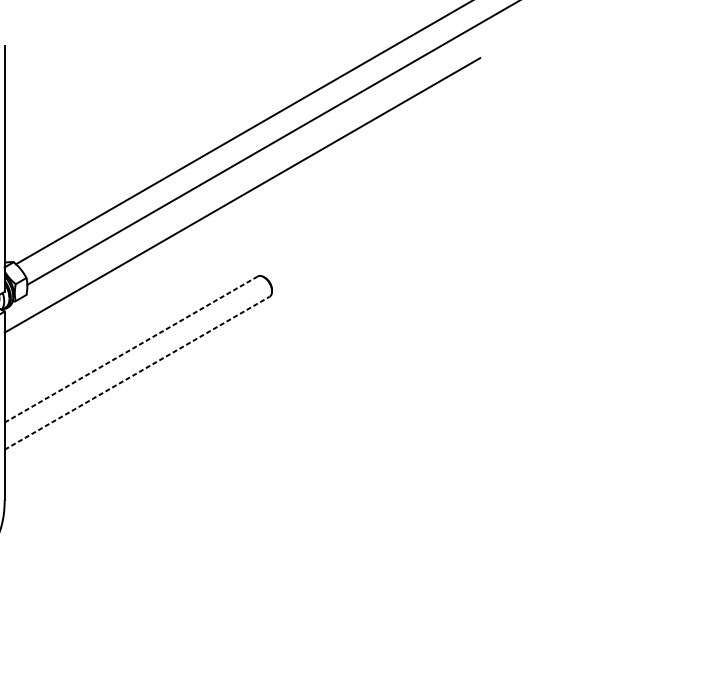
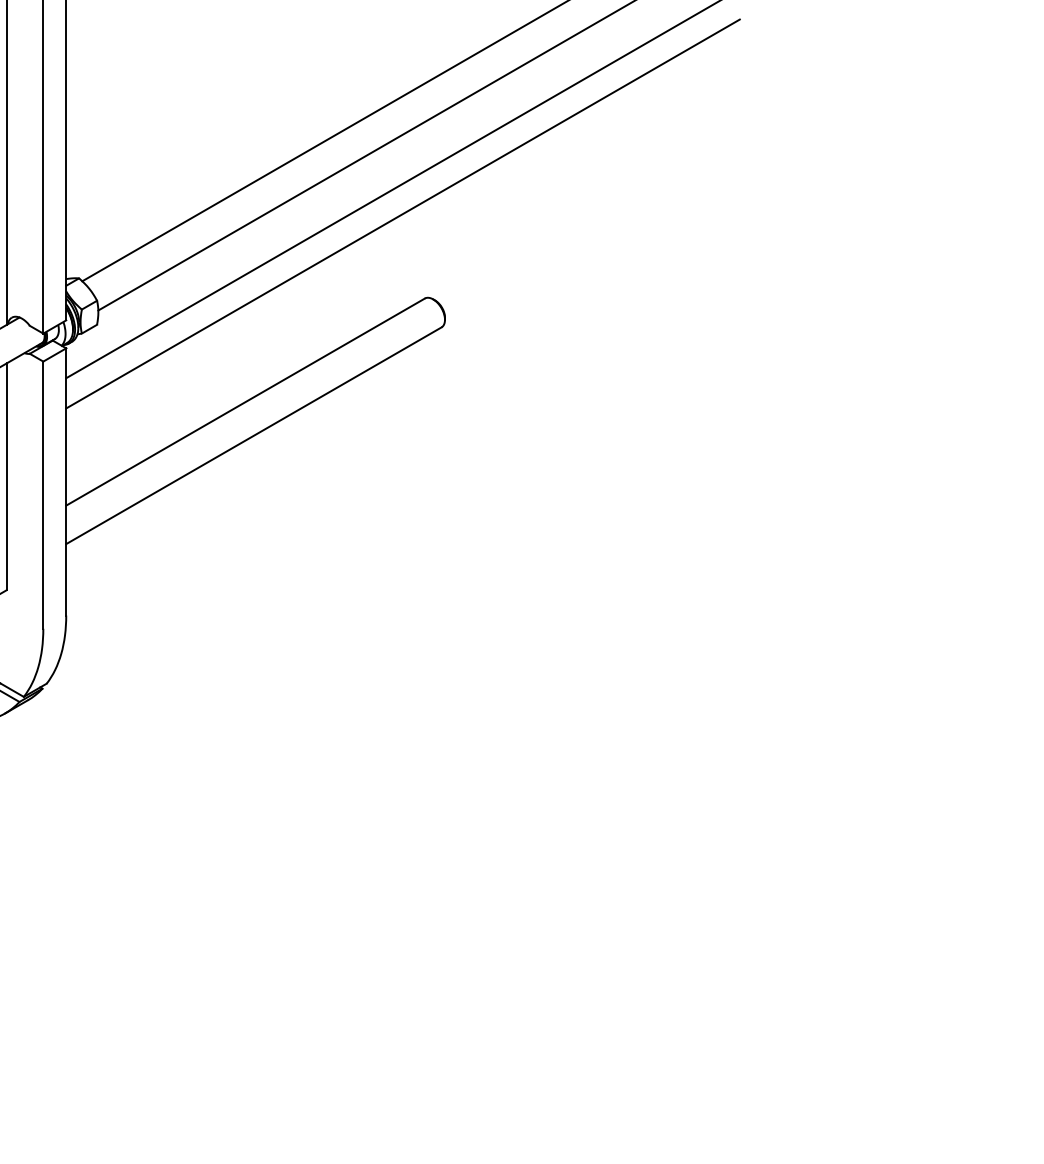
line: (242, 216) -> (402, 213), added
line: (131, 349) -> (245, 401), dashed -> solid
line: (136, 373) -> (253, 435), dashed -> solid

